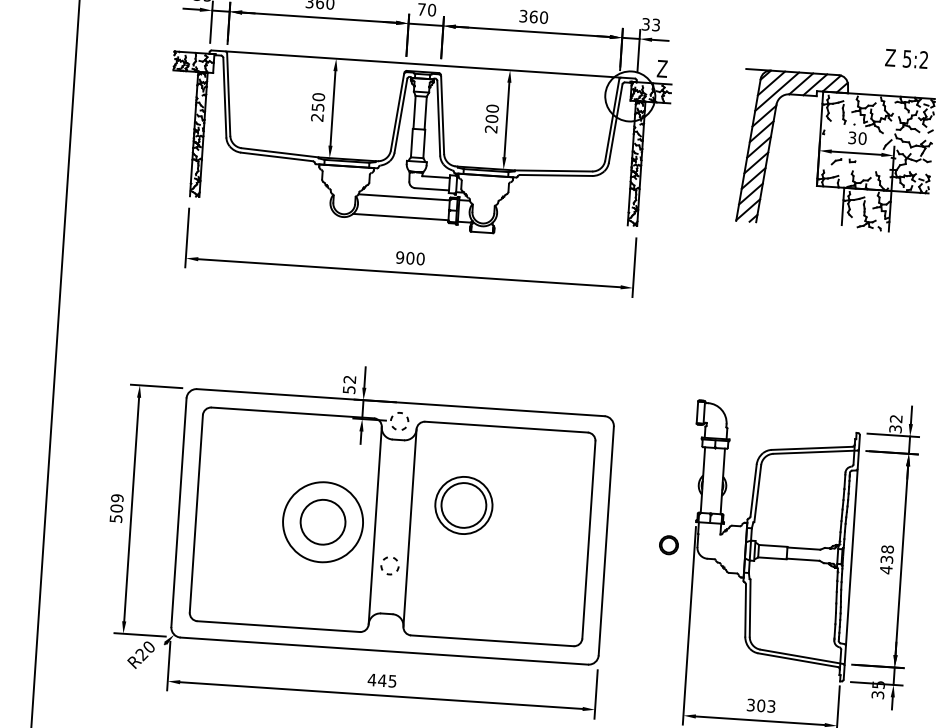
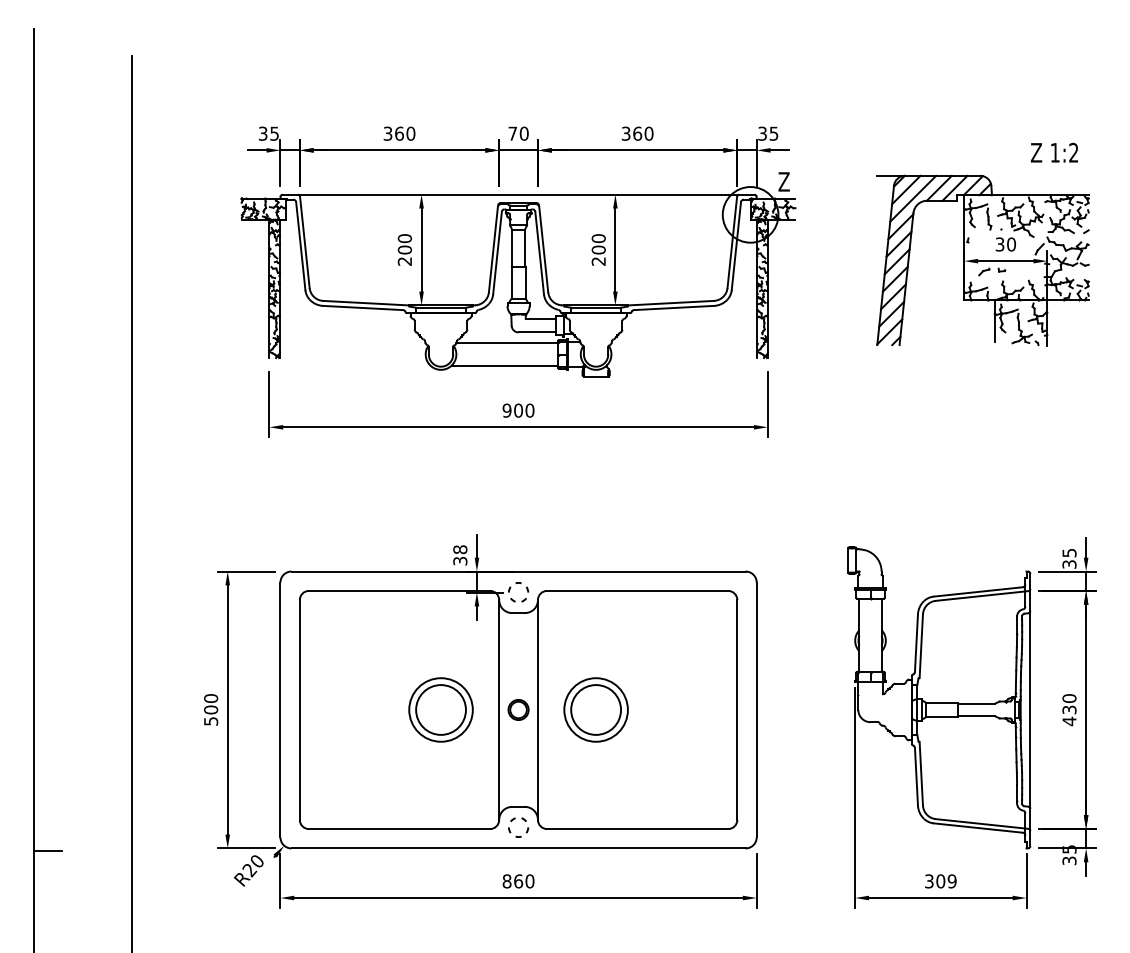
text: (656, 23) -> (774, 132), 33 -> 35
text: (906, 58) -> (1054, 152), 5:2 -> 1:2
text: (317, 106) -> (404, 249), 250 -> 200
text: (349, 384) -> (460, 555), 52 -> 38
text: (896, 419) -> (1069, 553), 32 -> 35
text: (117, 498) -> (211, 698), 509 -> 500
part: (463, 505) -> (595, 709), moved
circle: (322, 521) -> (440, 709), size x0.71
circle: (668, 544) -> (518, 709), moved
text: (887, 549) -> (1069, 698), 438 -> 430
part: (382, 567) -> (510, 829), moved
text: (382, 680) -> (518, 881), 445 -> 860
text: (770, 706) -> (951, 881), 303 -> 309

